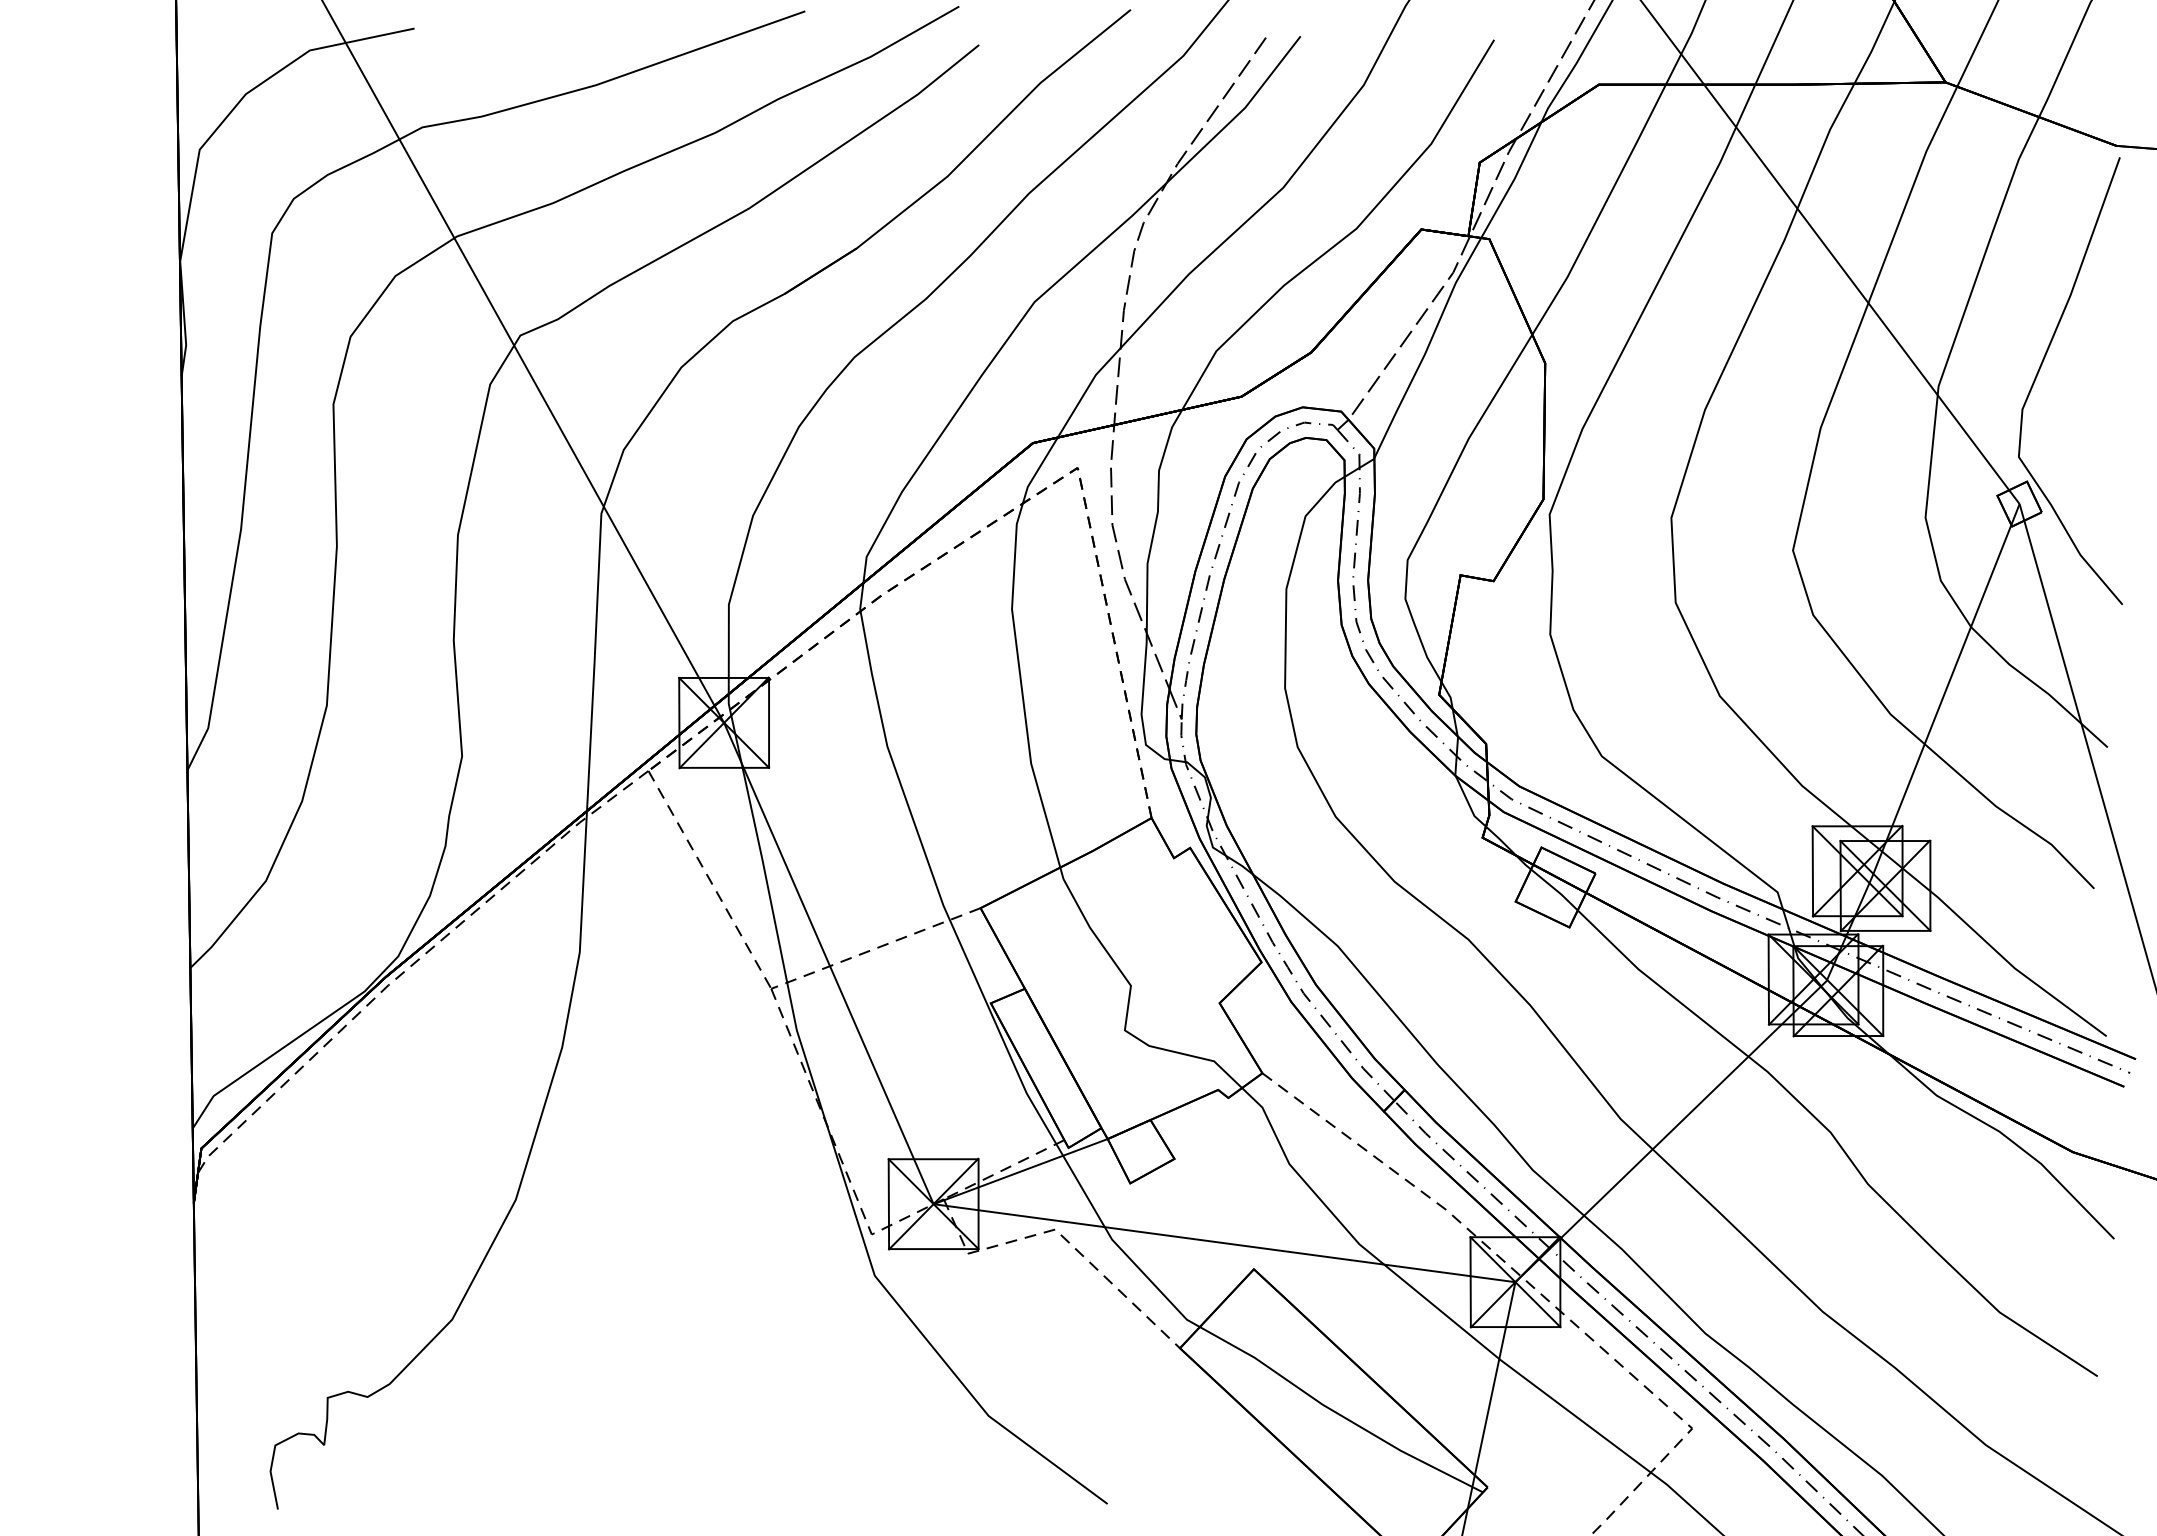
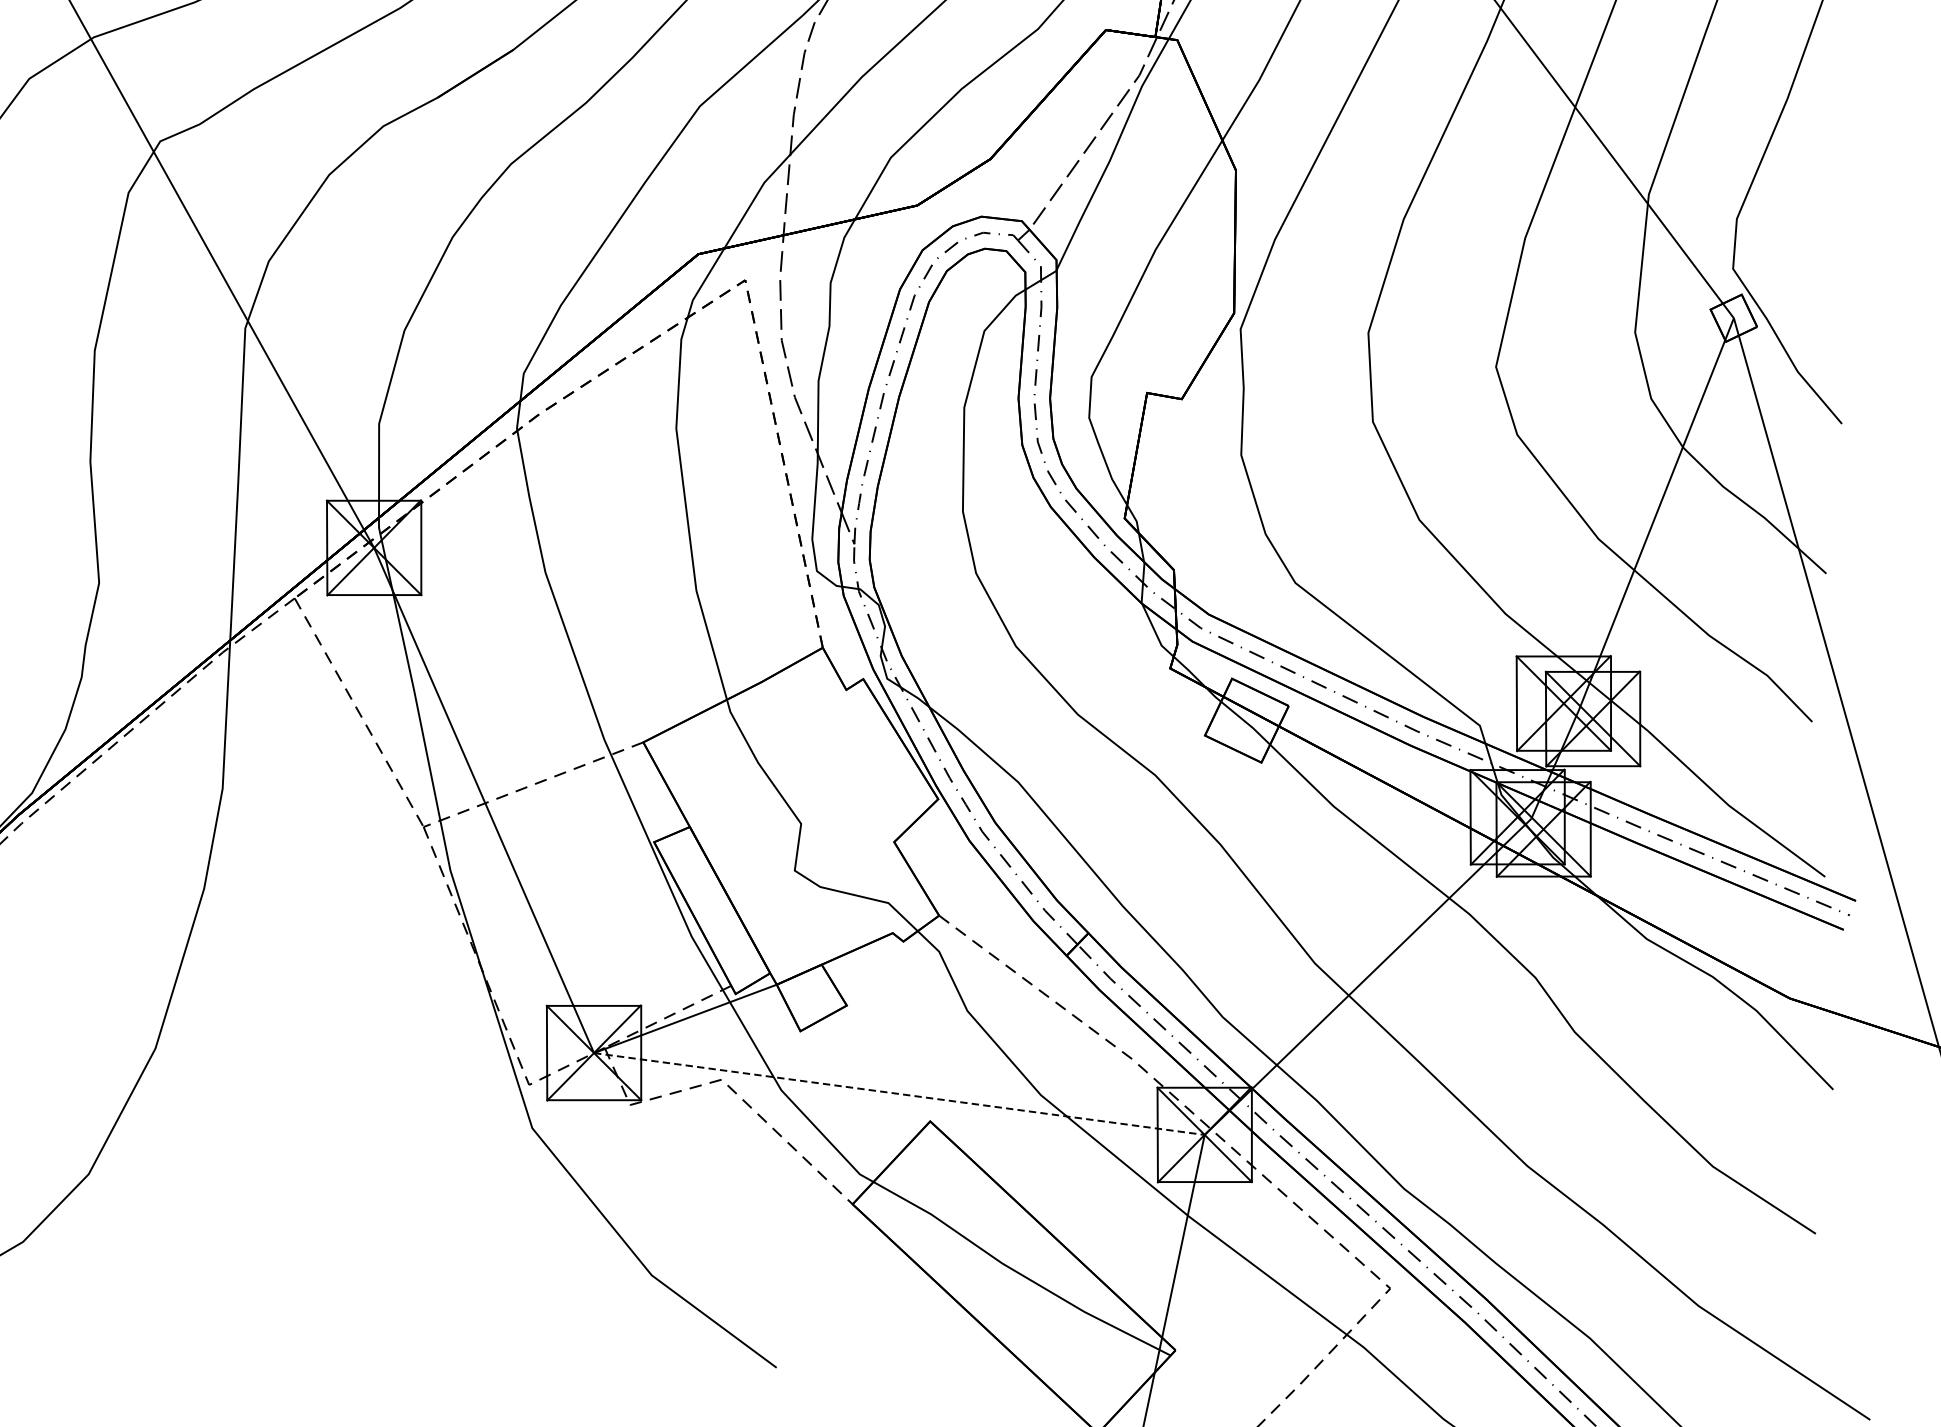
line: (1225, 1243) -> (900, 1094), solid -> dashed

